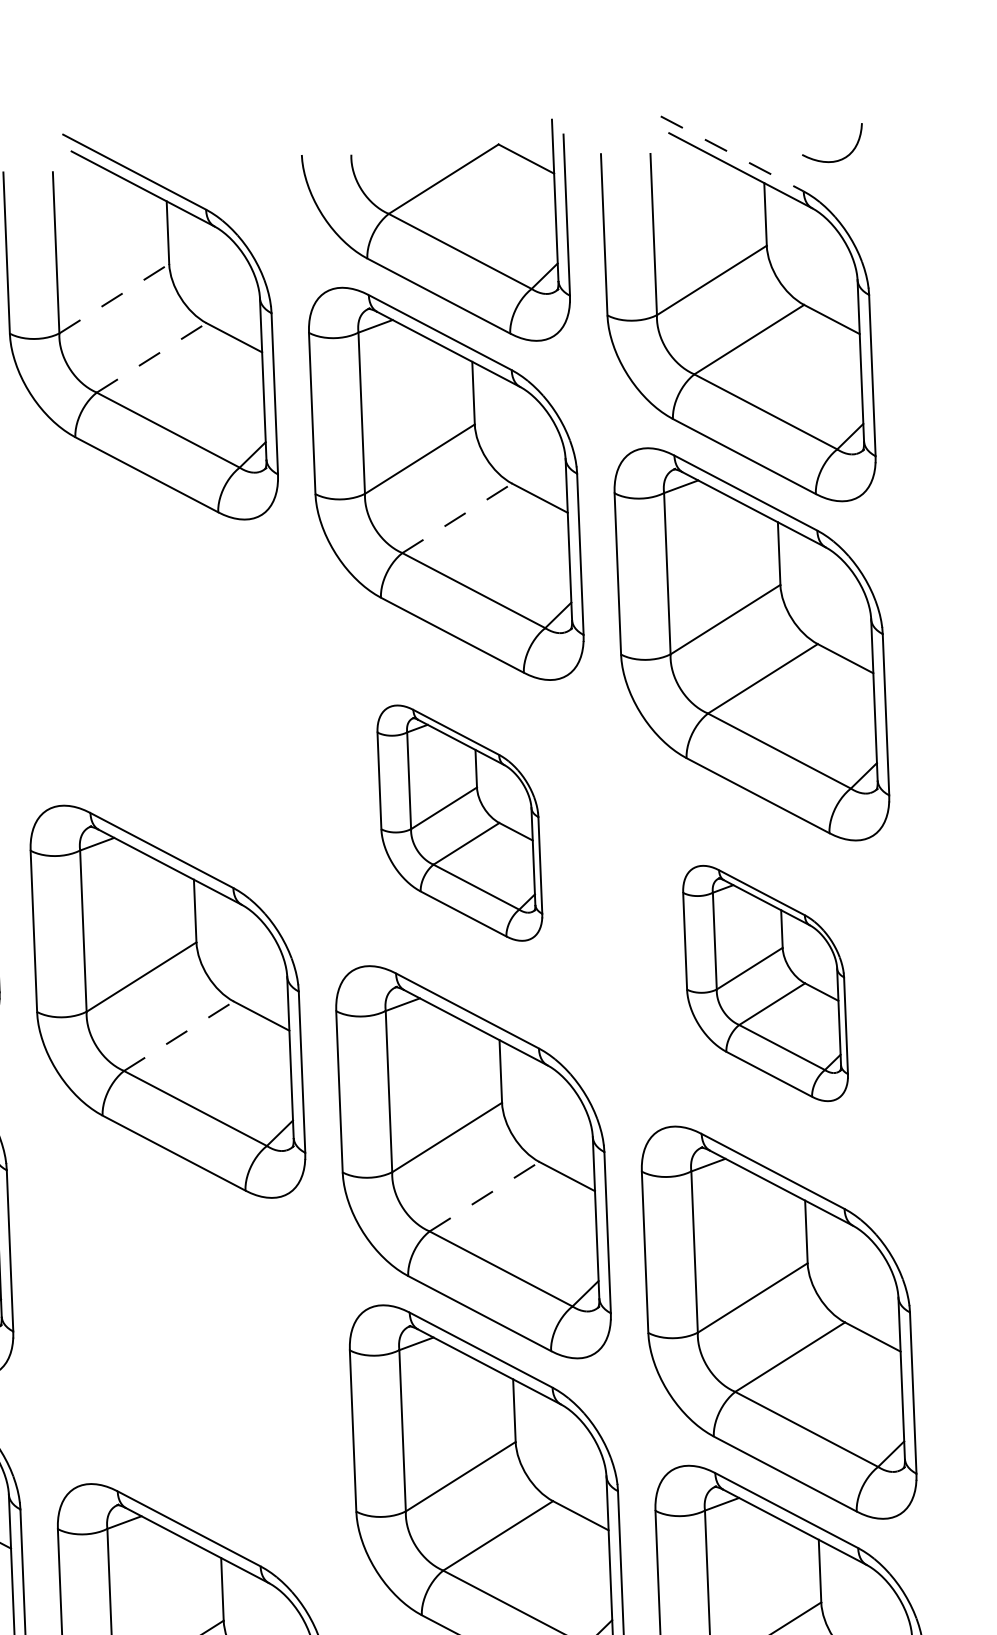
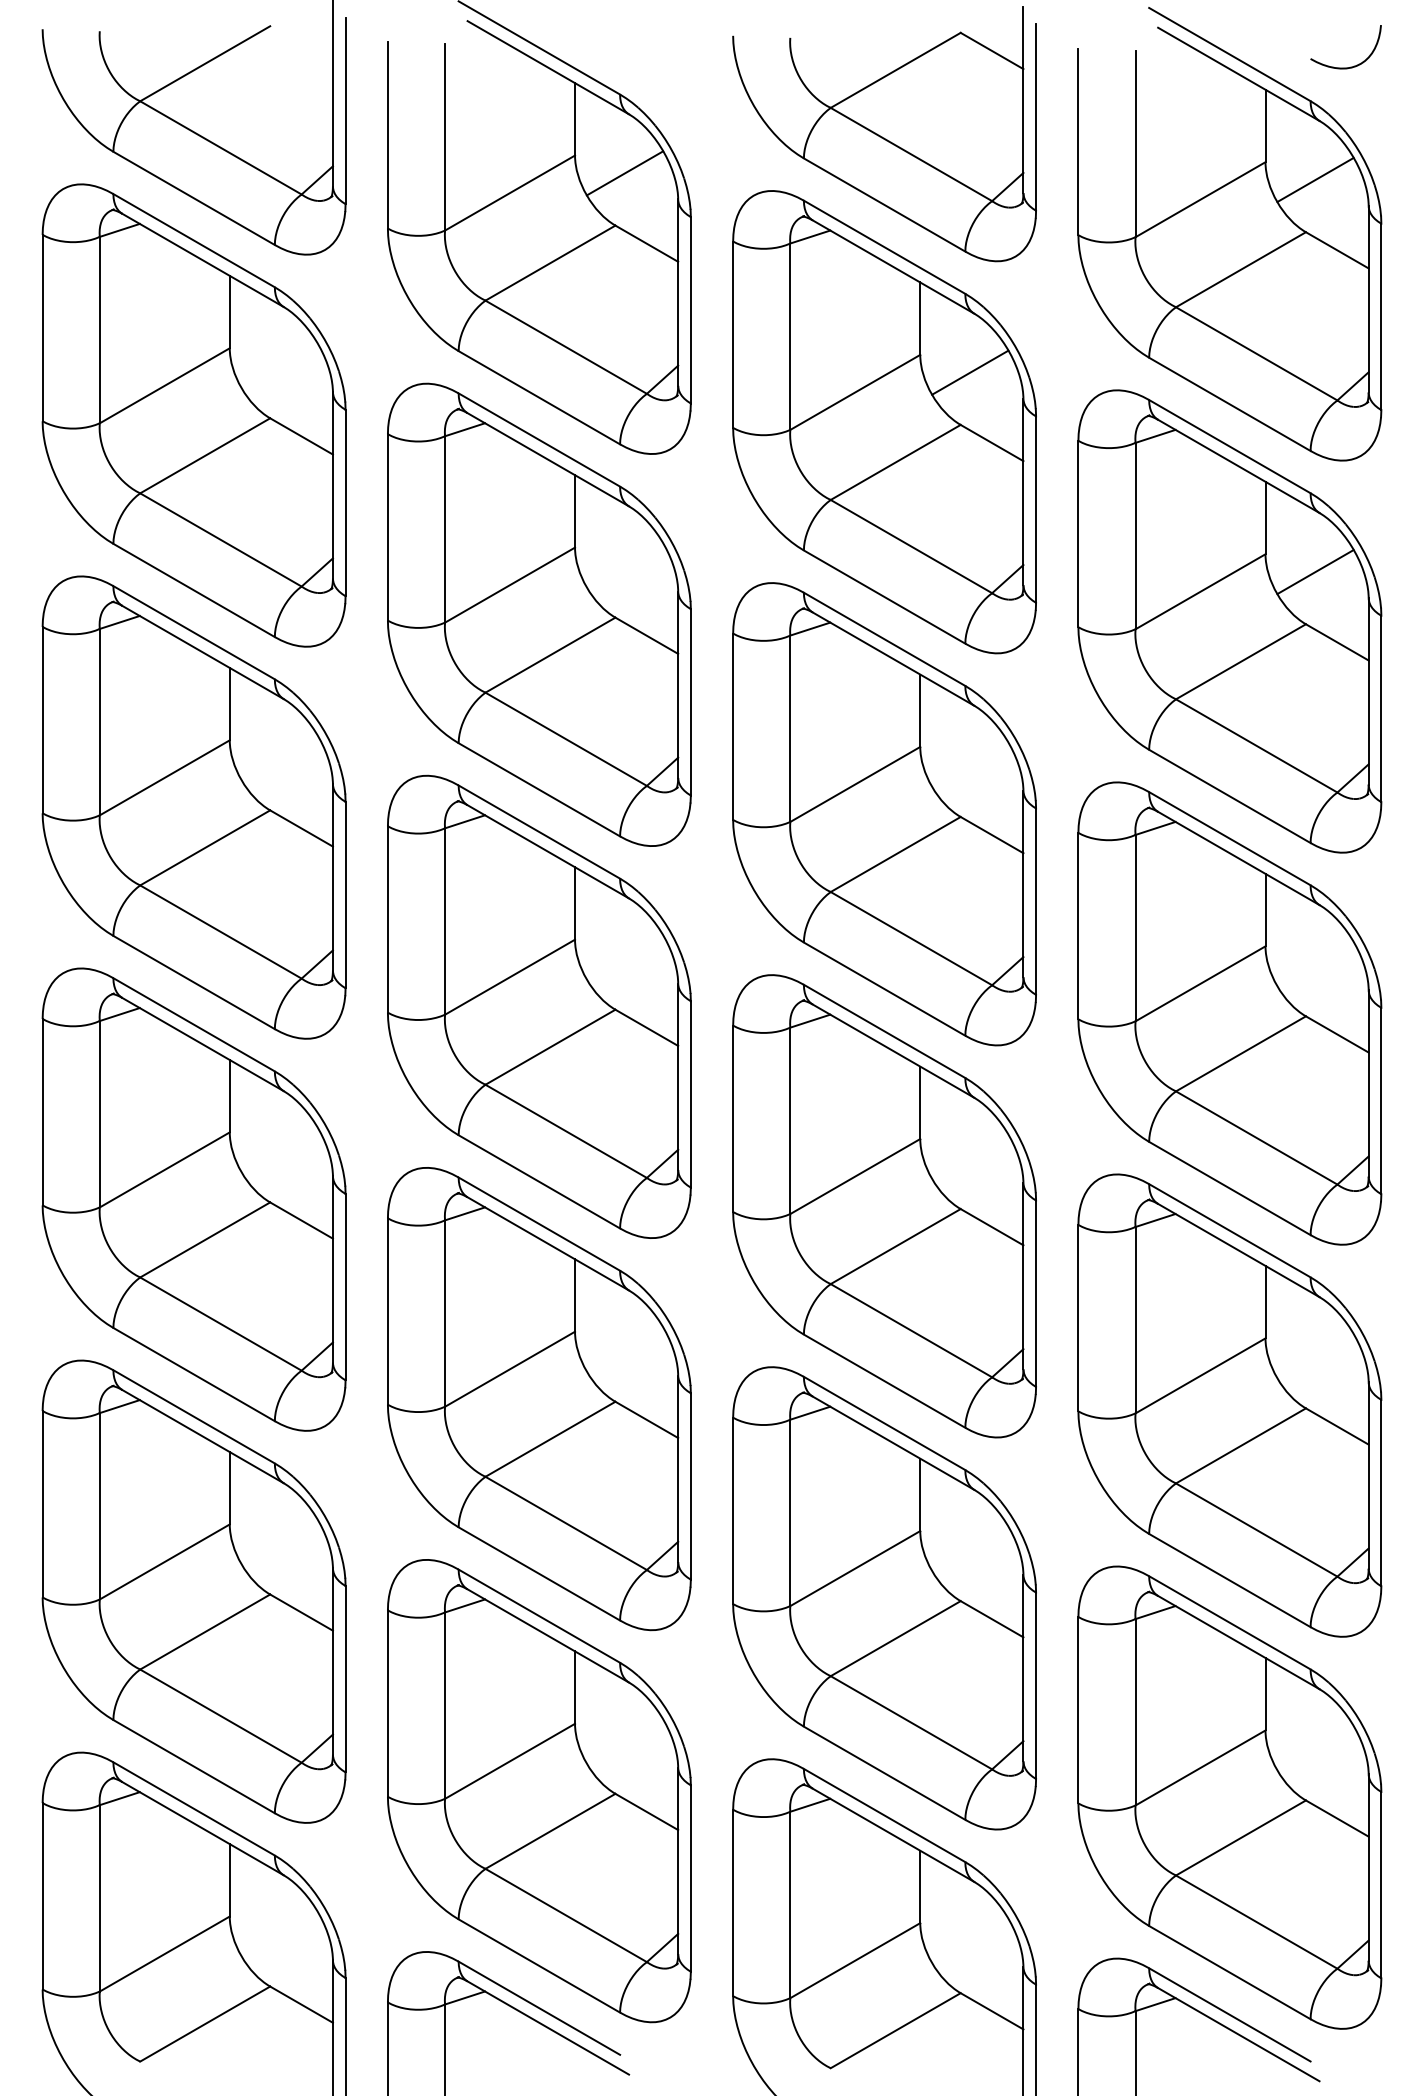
line: (732, 153) -> (1230, 54), dashed -> solid
line: (810, 259) -> (1315, 180), added
line: (212, 277) -> (624, 173), added
line: (114, 298) -> (510, 192), dashed -> solid
line: (151, 357) -> (550, 262), dashed -> solid
line: (518, 437) -> (970, 372), added
line: (457, 518) -> (896, 462), dashed -> solid
line: (824, 598) -> (1315, 572), added
part: (154, 662) -> (539, 614), added
part: (459, 823) -> (884, 814), size x1.67
part: (765, 983) -> (1229, 1013), size x1.67
line: (178, 1036) -> (550, 1047), dashed -> solid
line: (485, 1196) -> (896, 1246), dashed -> solid
part: (181, 1341) -> (539, 1399), added

